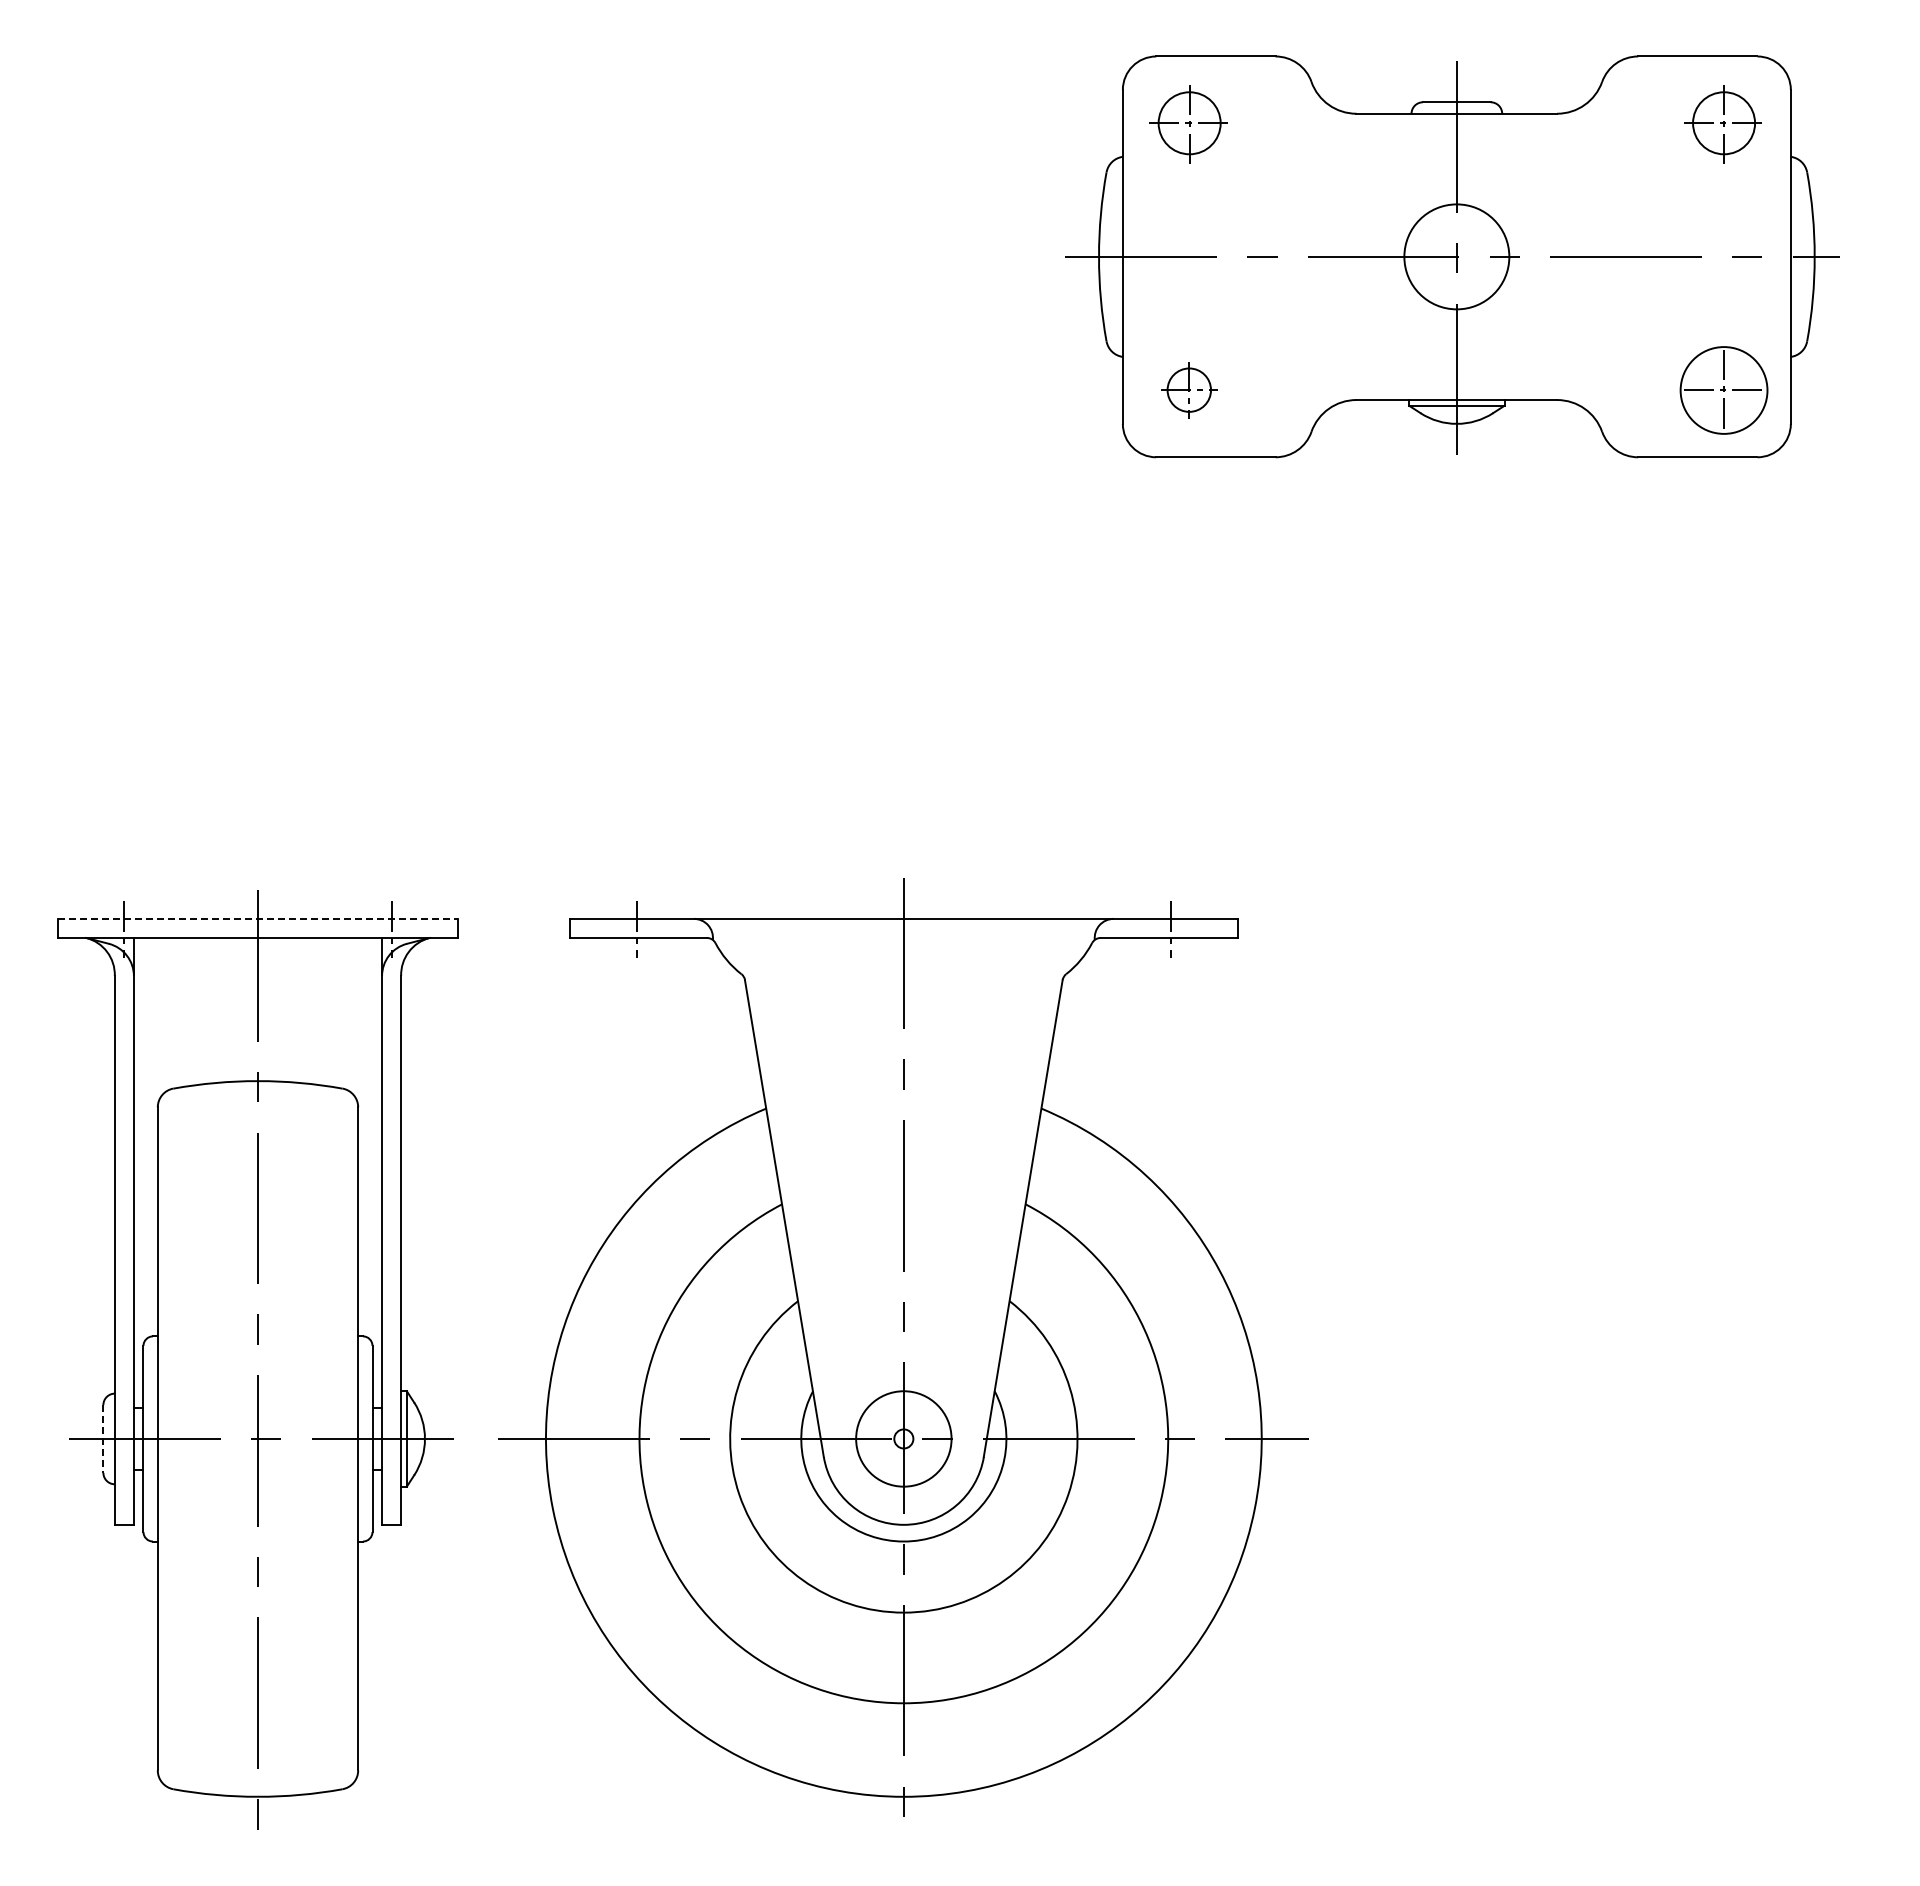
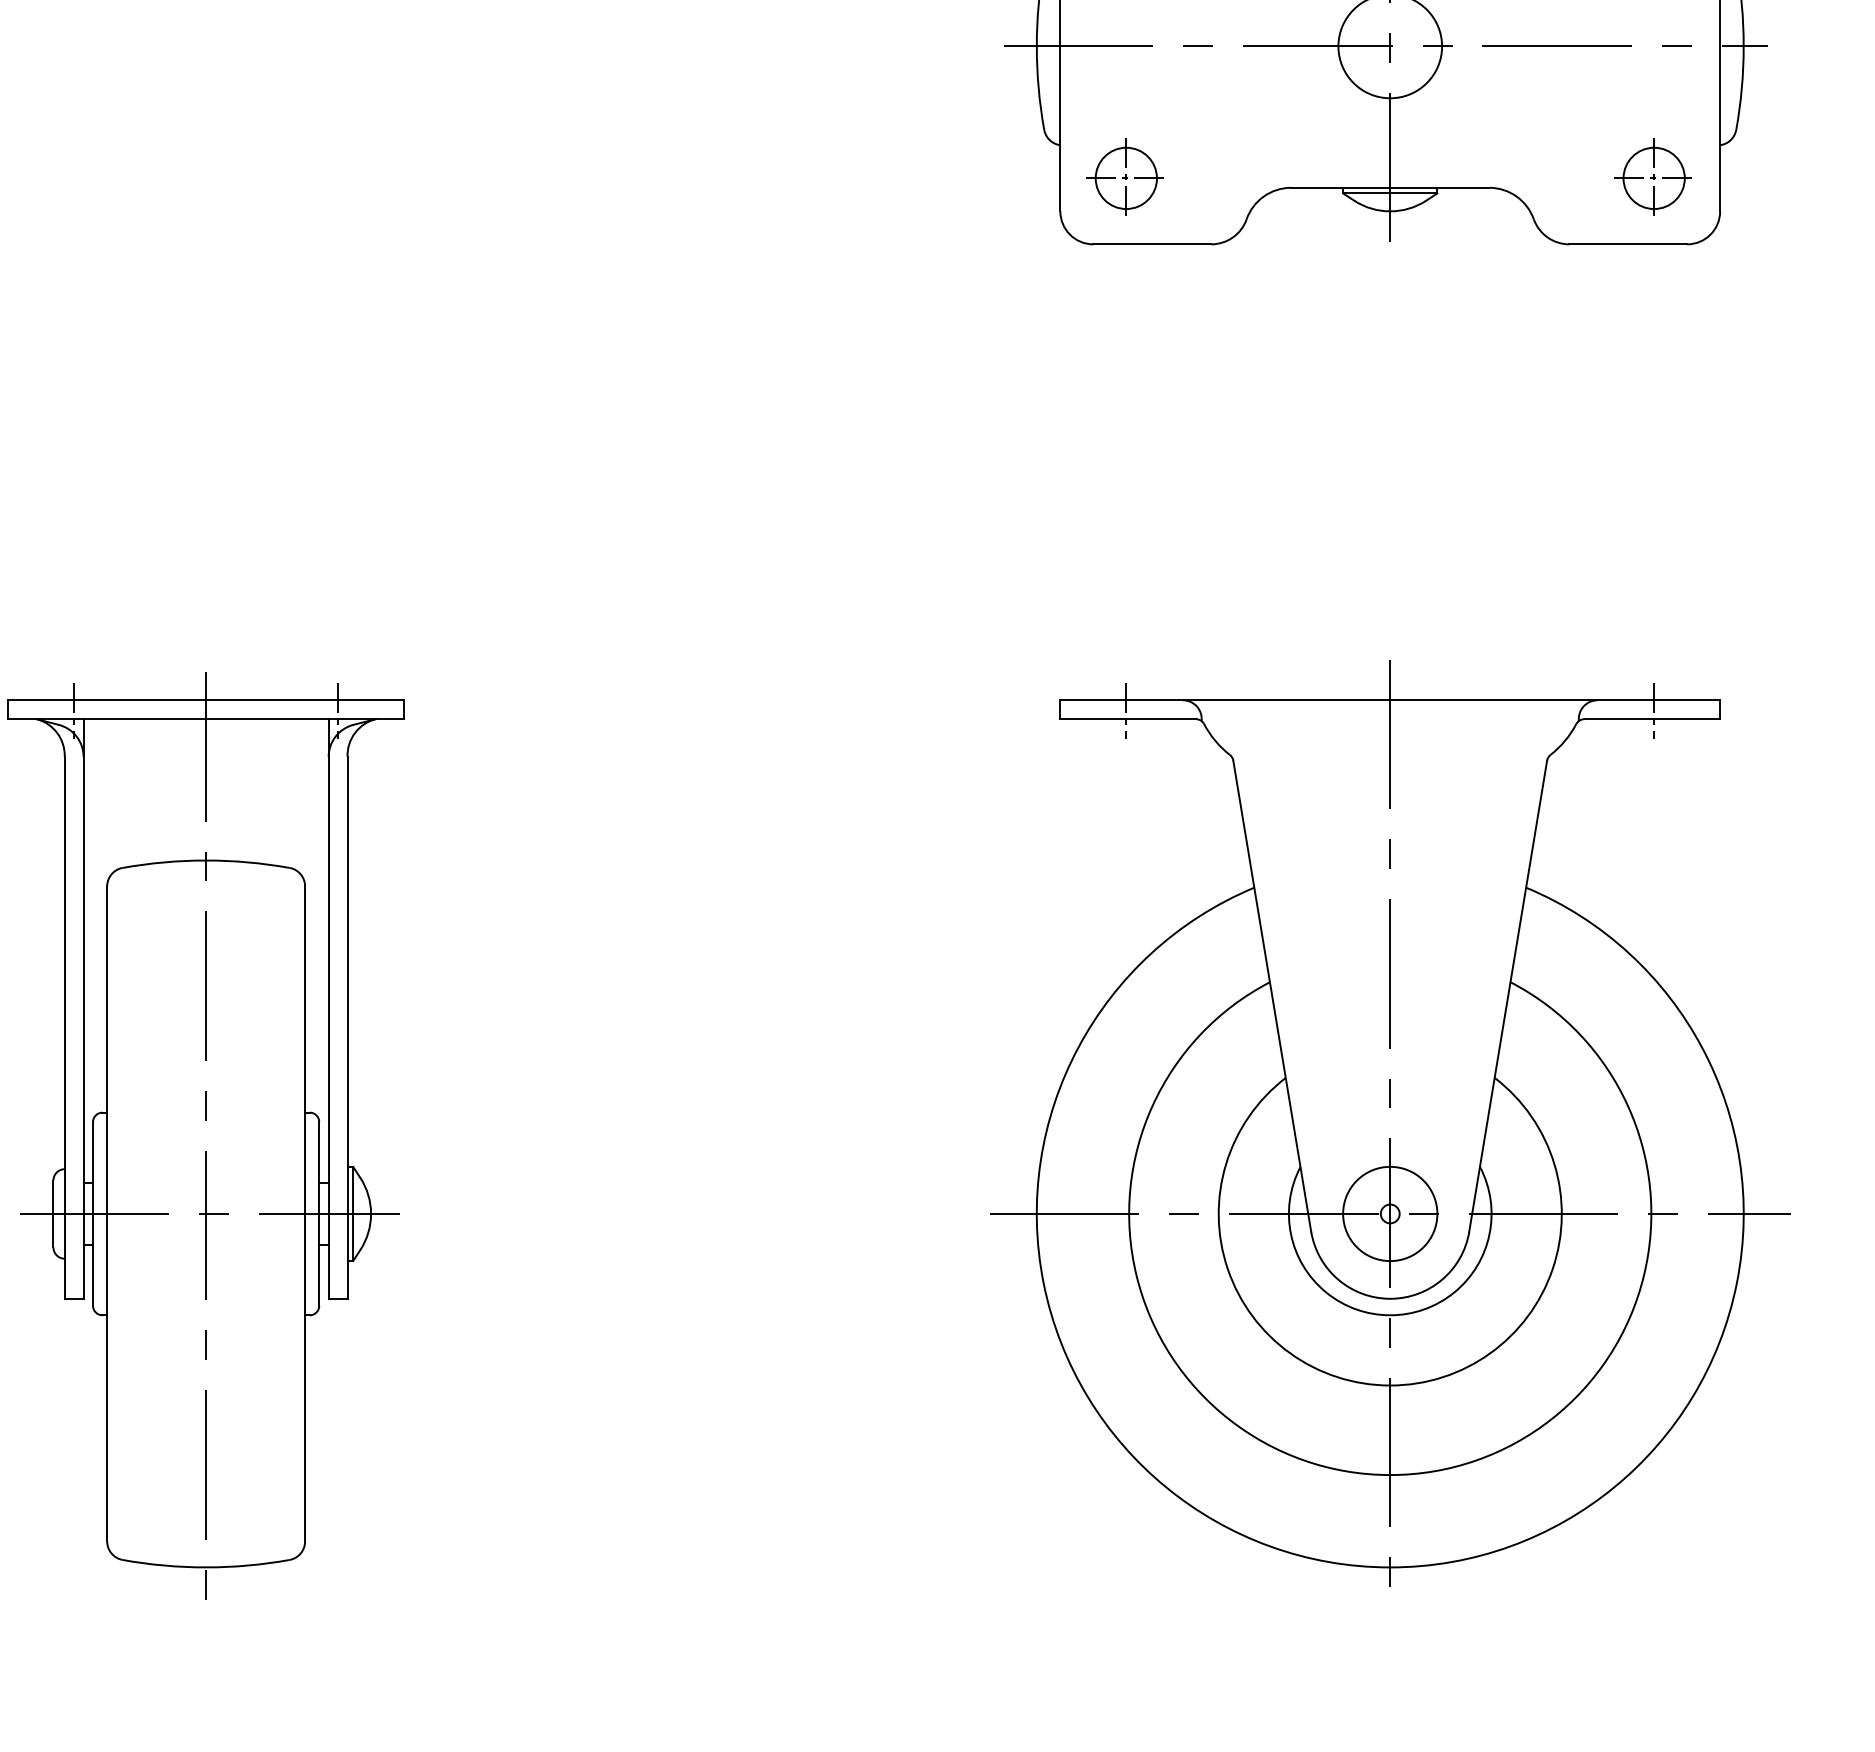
part: (1188, 389) -> (1125, 177), size x1.43
circle: (1724, 390) -> (1654, 178), size x0.71
line: (258, 918) -> (206, 699), dashed -> solid
part: (903, 1347) -> (1389, 1123), moved
line: (103, 1438) -> (53, 1213), dashed -> solid

